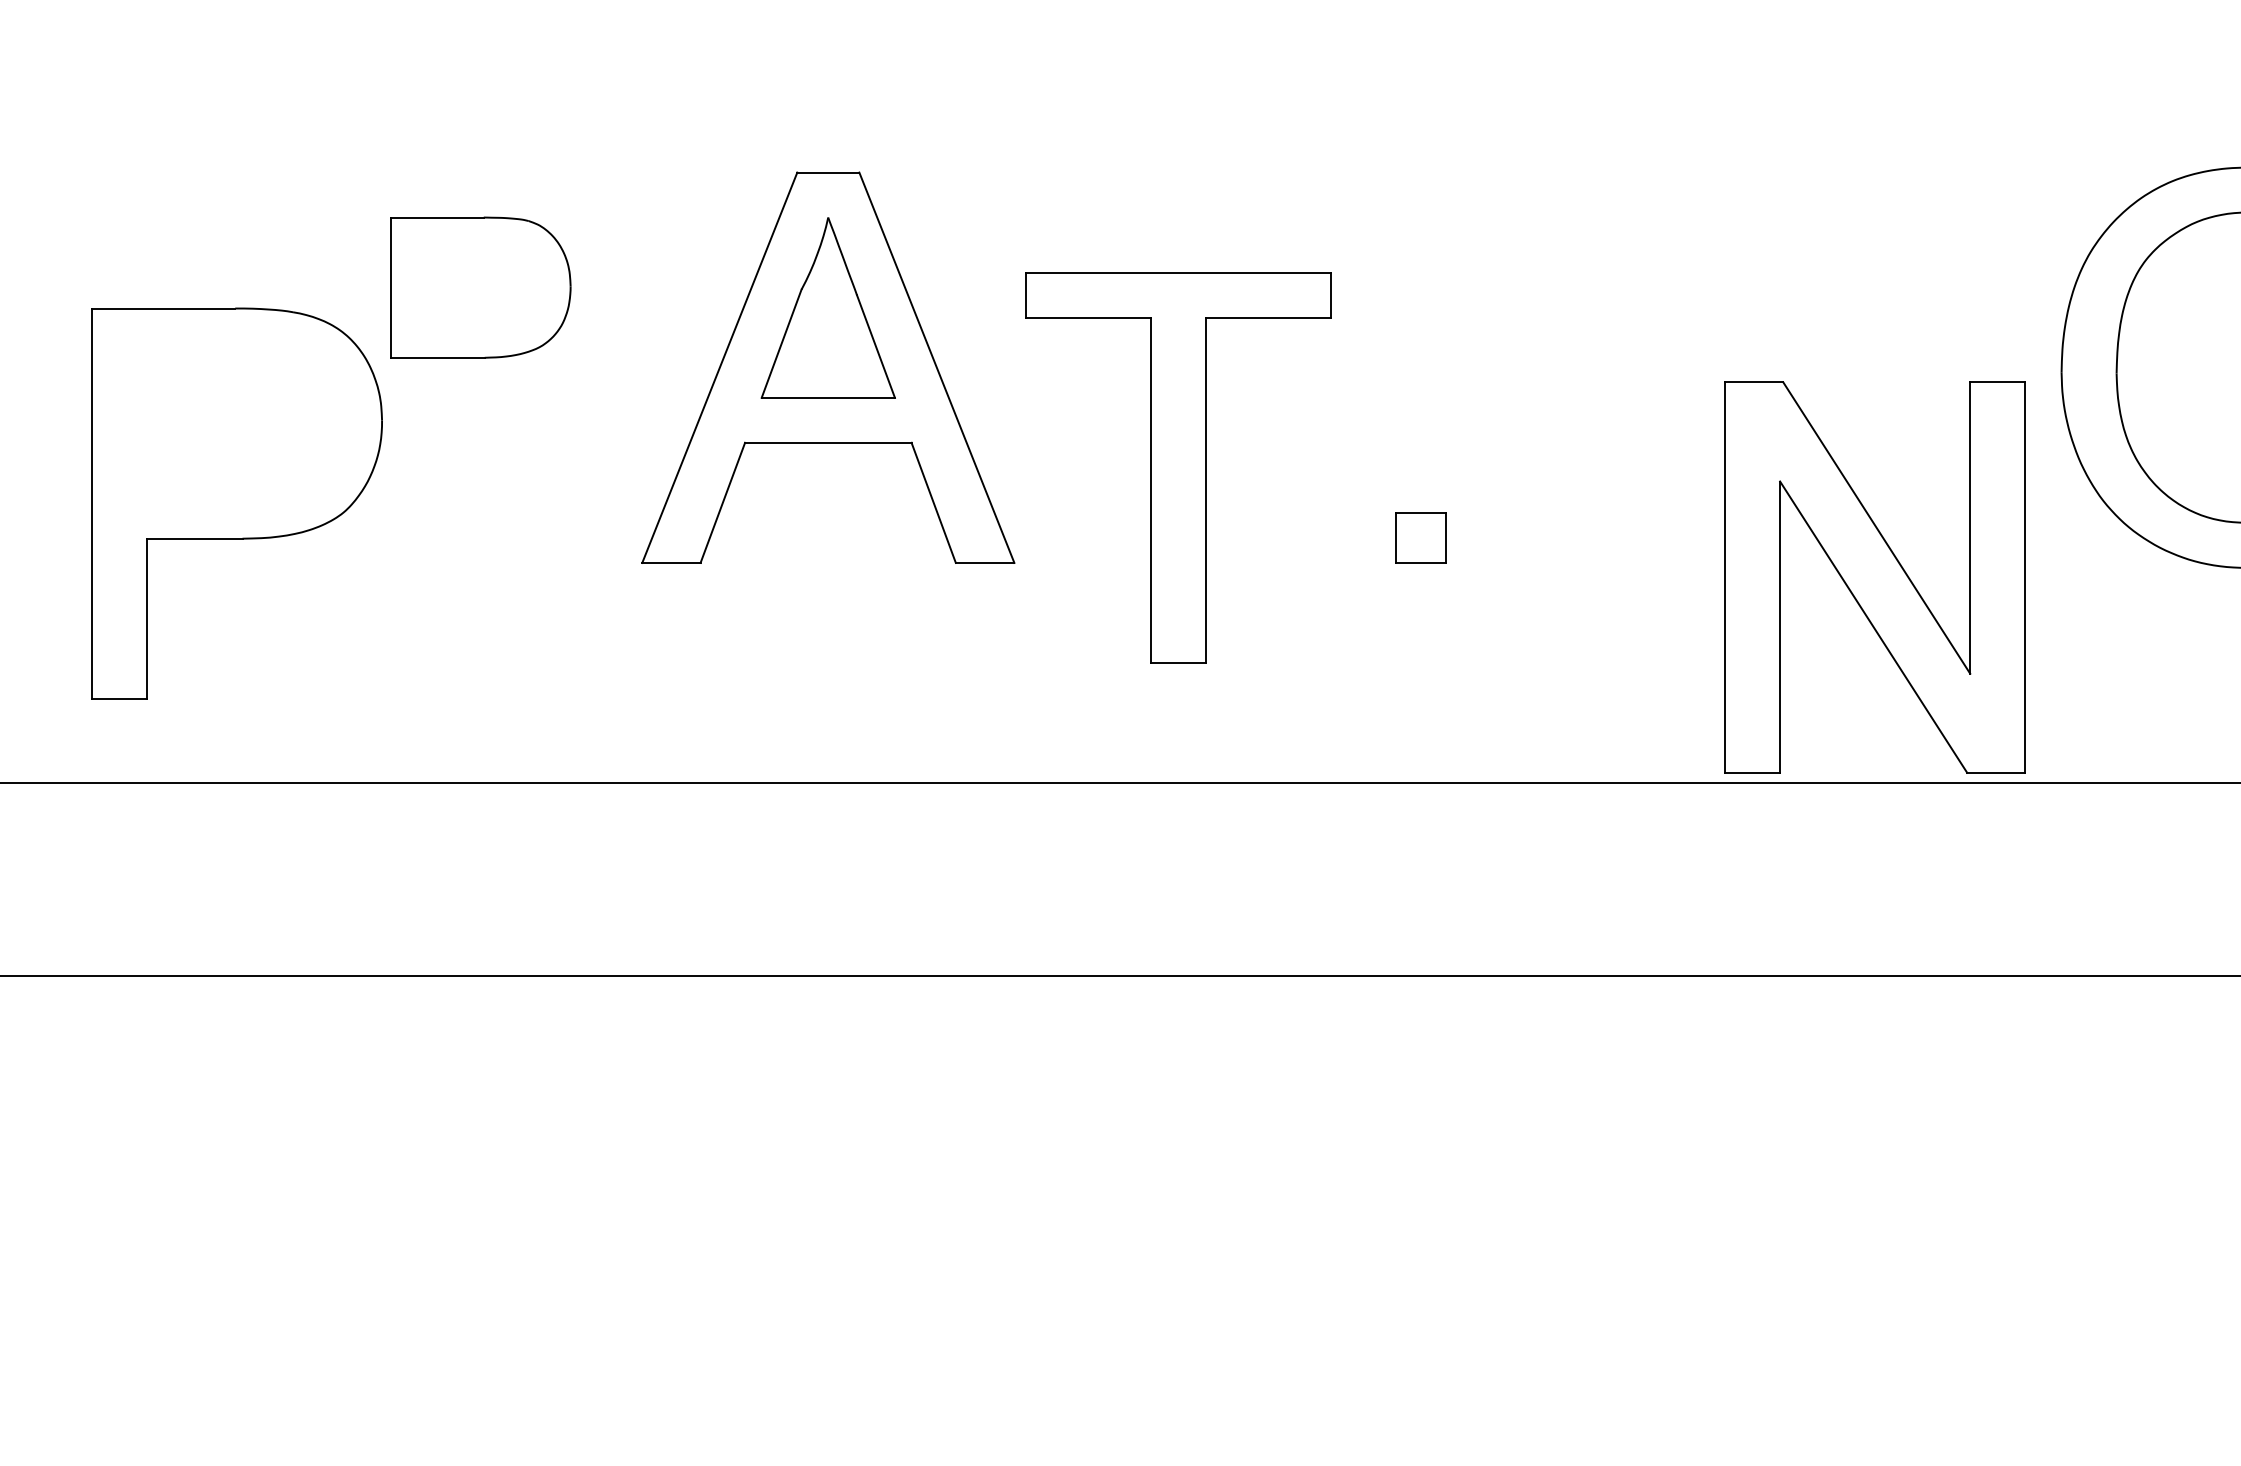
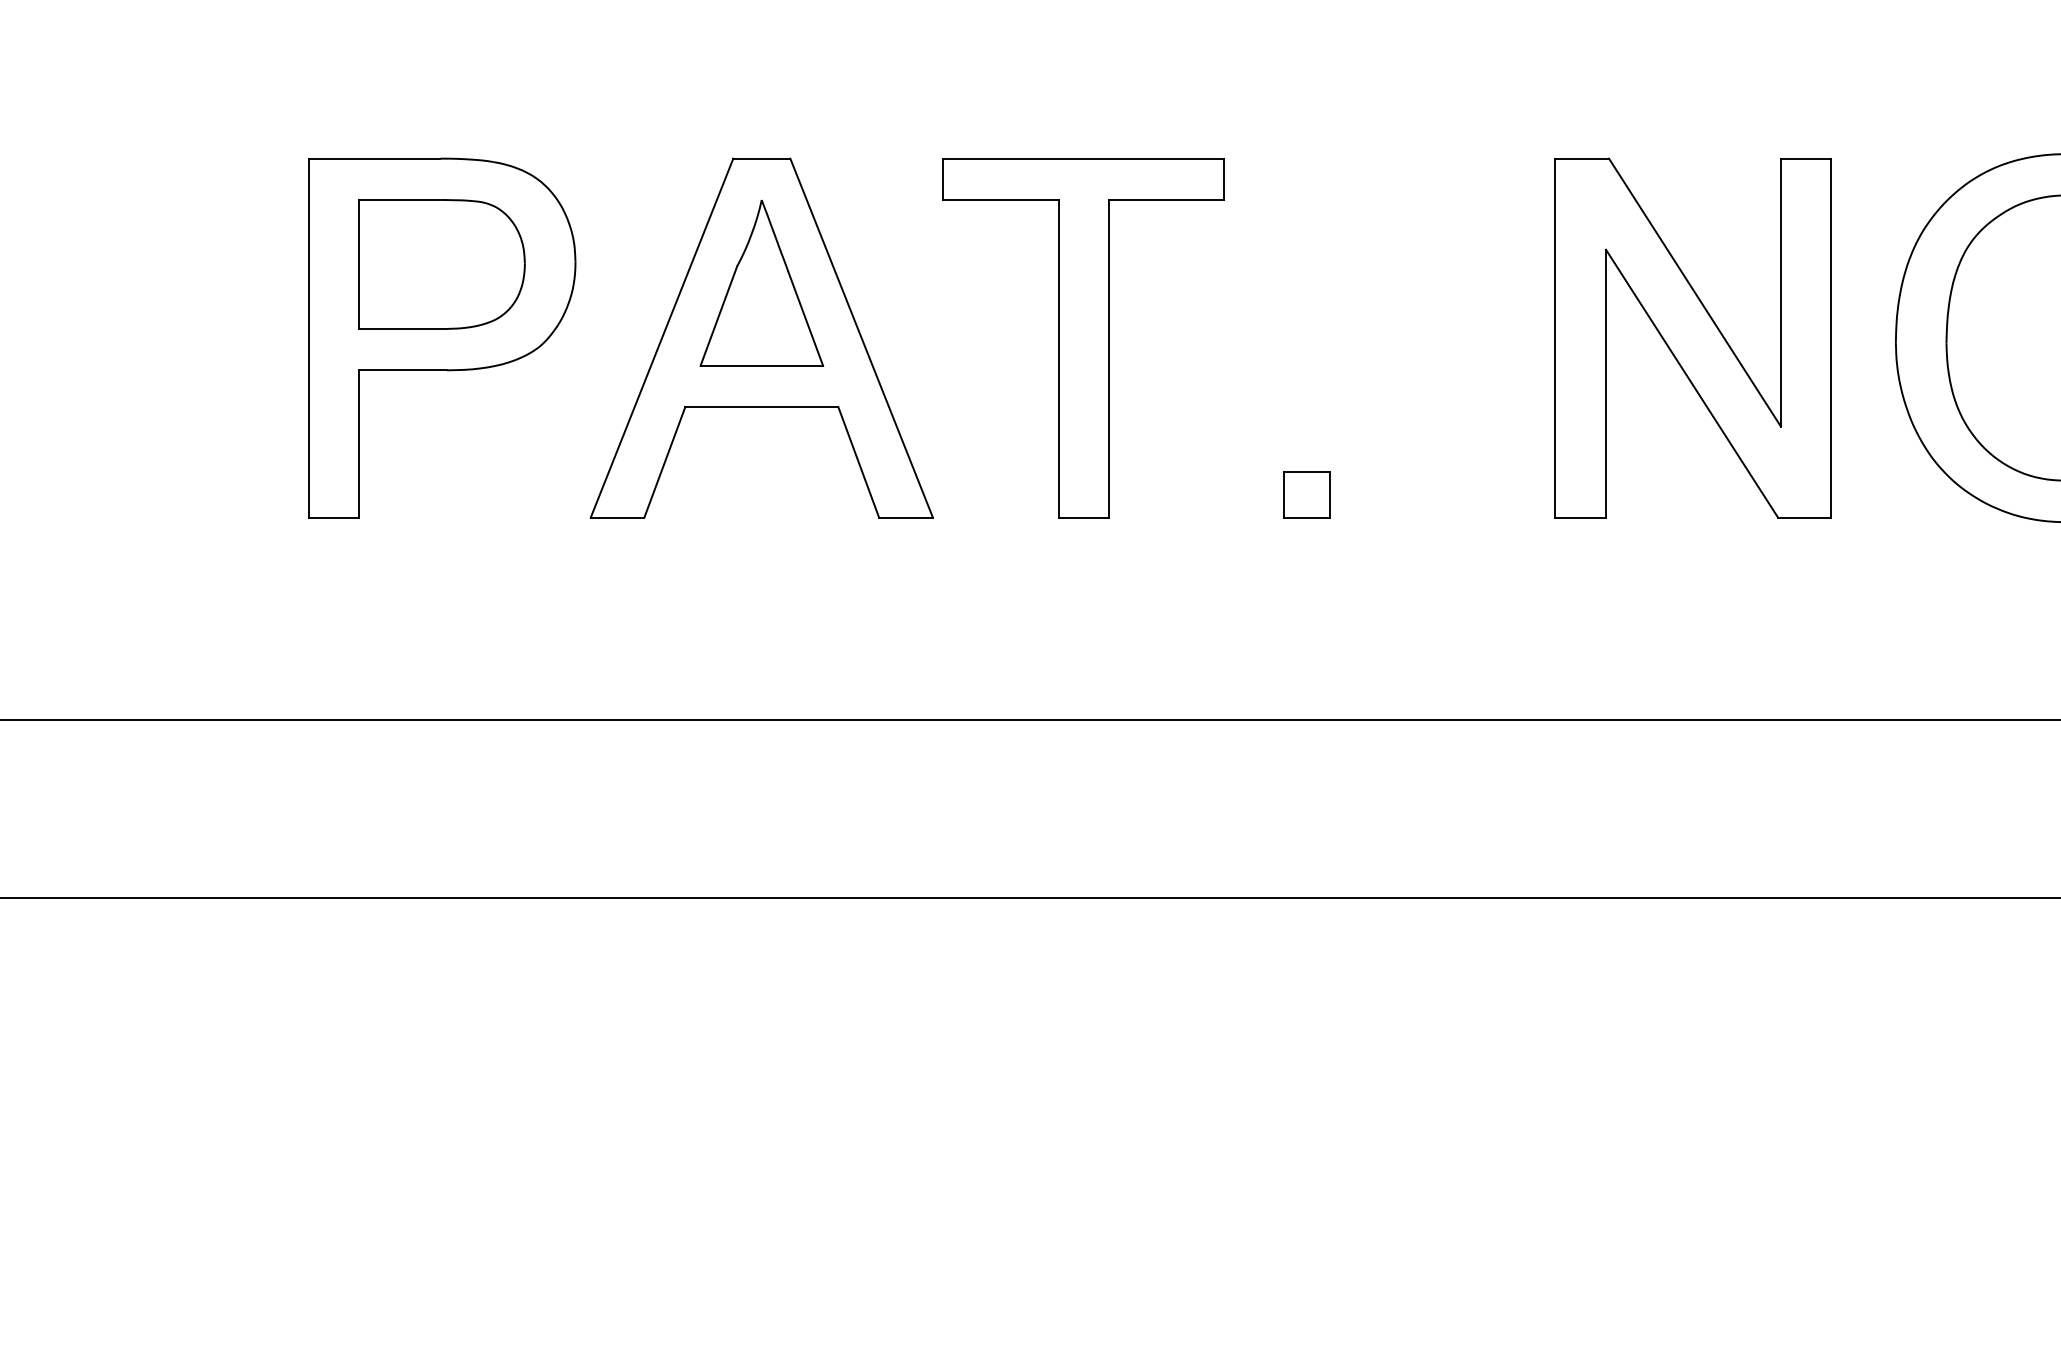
part: (1178, 468) -> (1083, 338), moved
part: (237, 502) -> (442, 337), moved
part: (1874, 576) -> (1692, 337), moved

